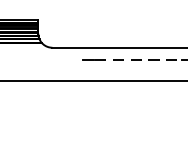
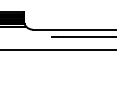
line: (137, 60) -> (85, 37), dashed -> solid

